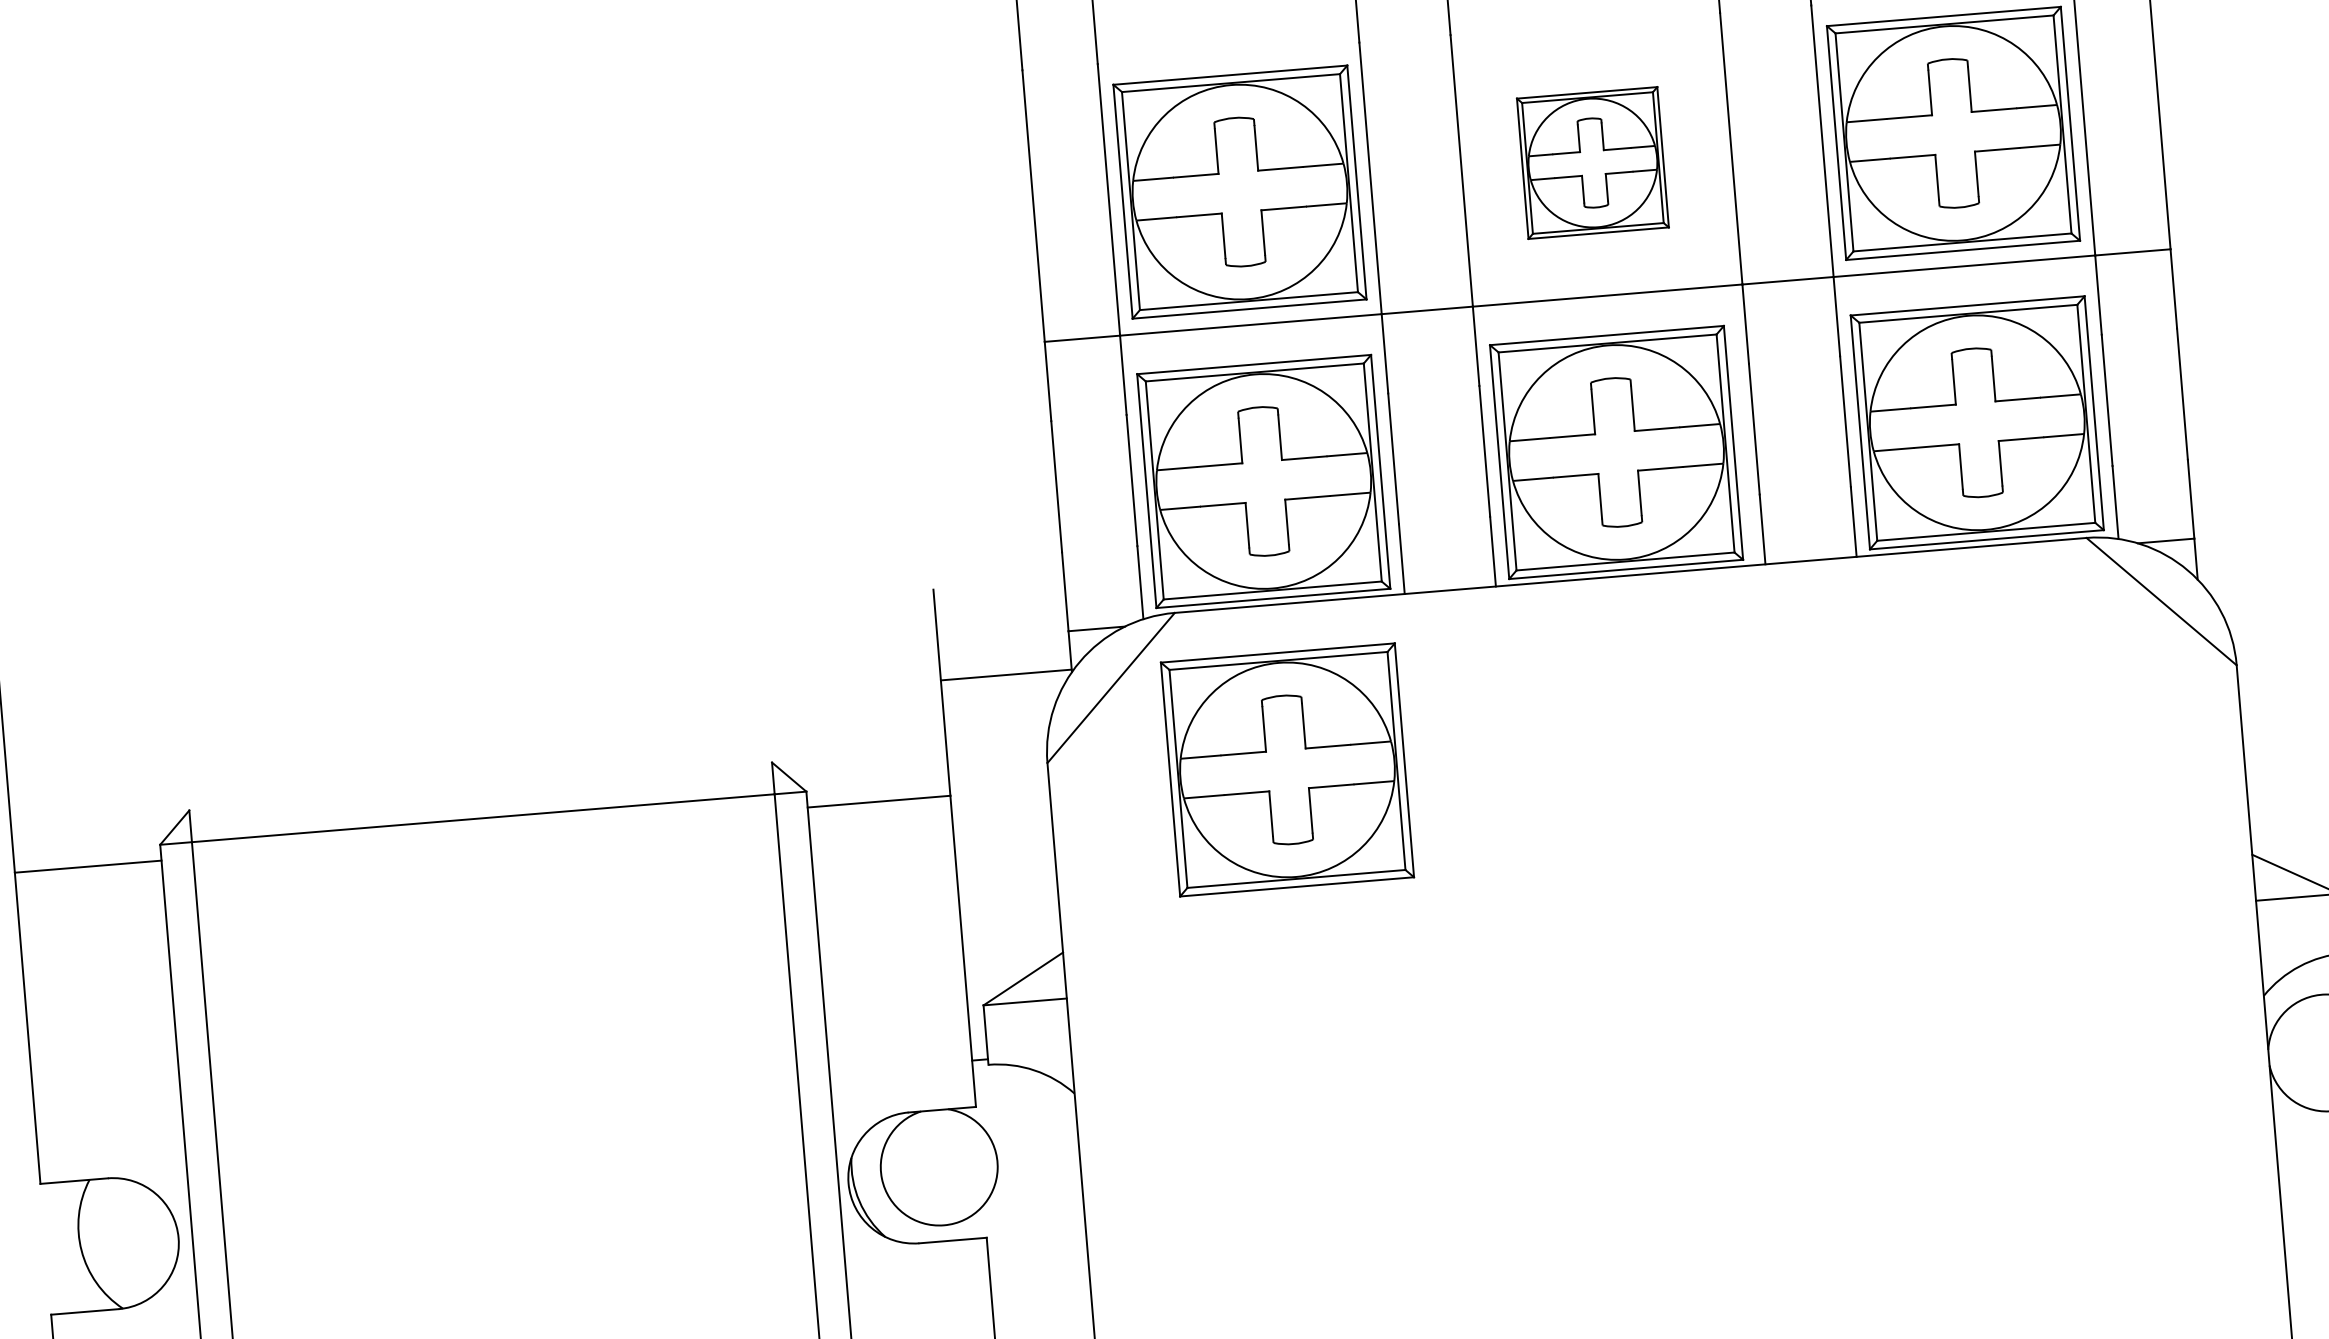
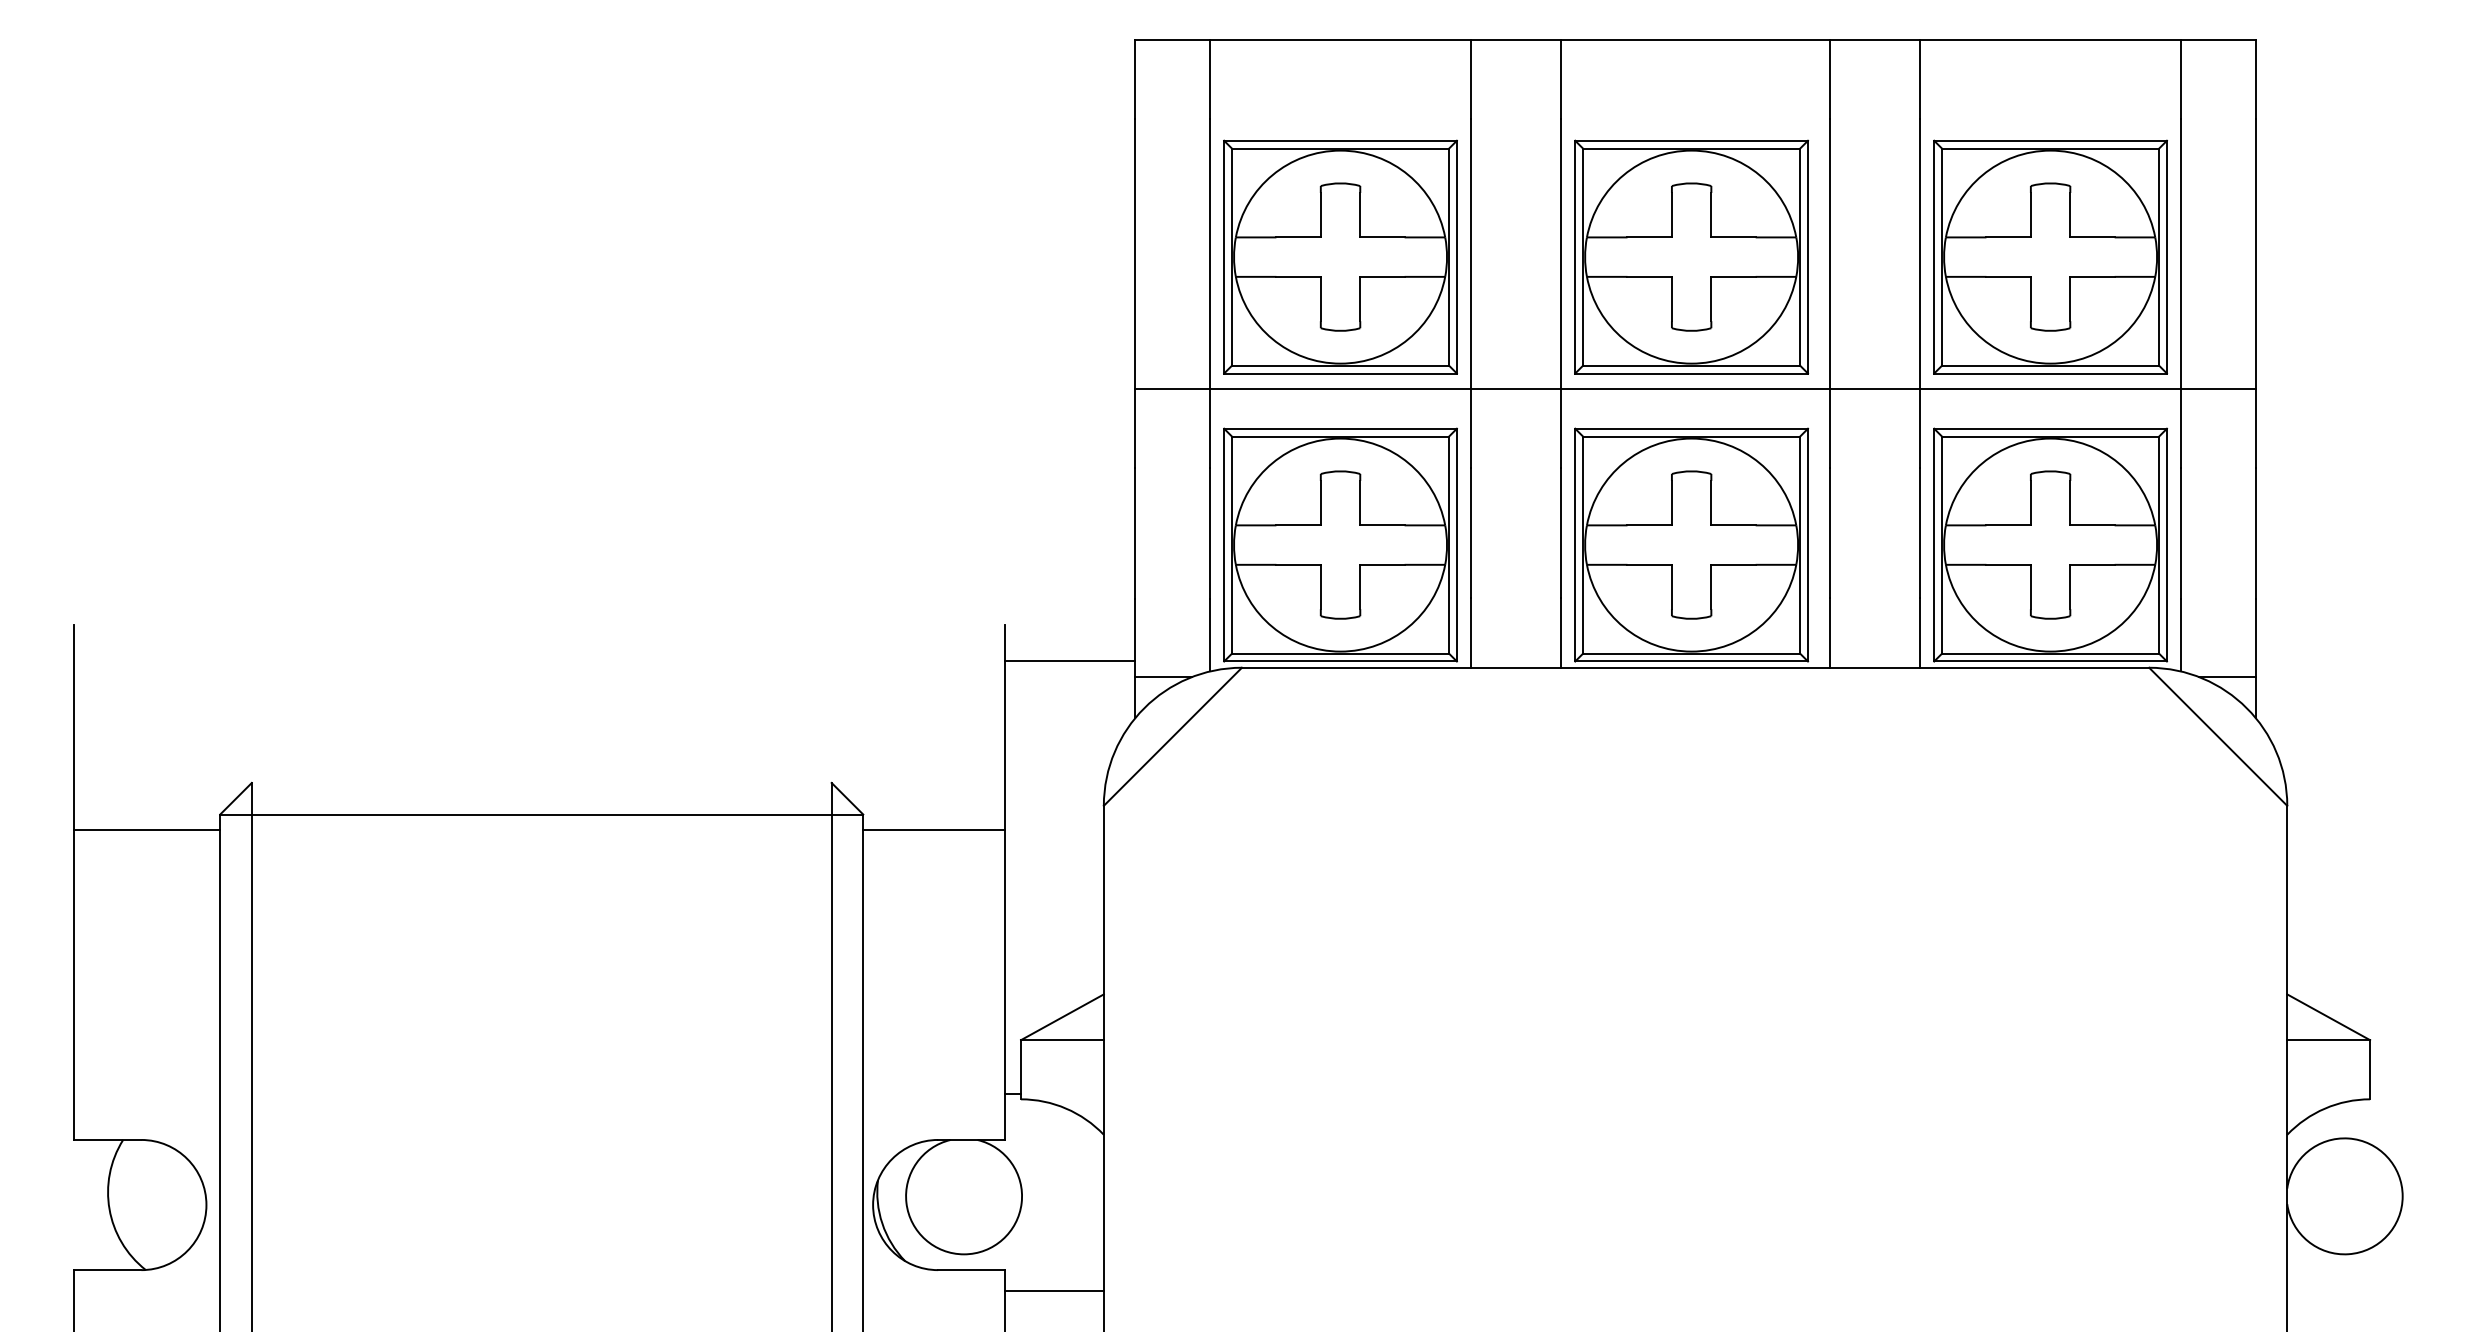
part: (1592, 162) -> (1691, 256), size x1.67
line: (1006, 675) -> (1070, 661), moved
part: (1287, 769) -> (1340, 831), removed
line: (1037, 1255) -> (1054, 1291), added

